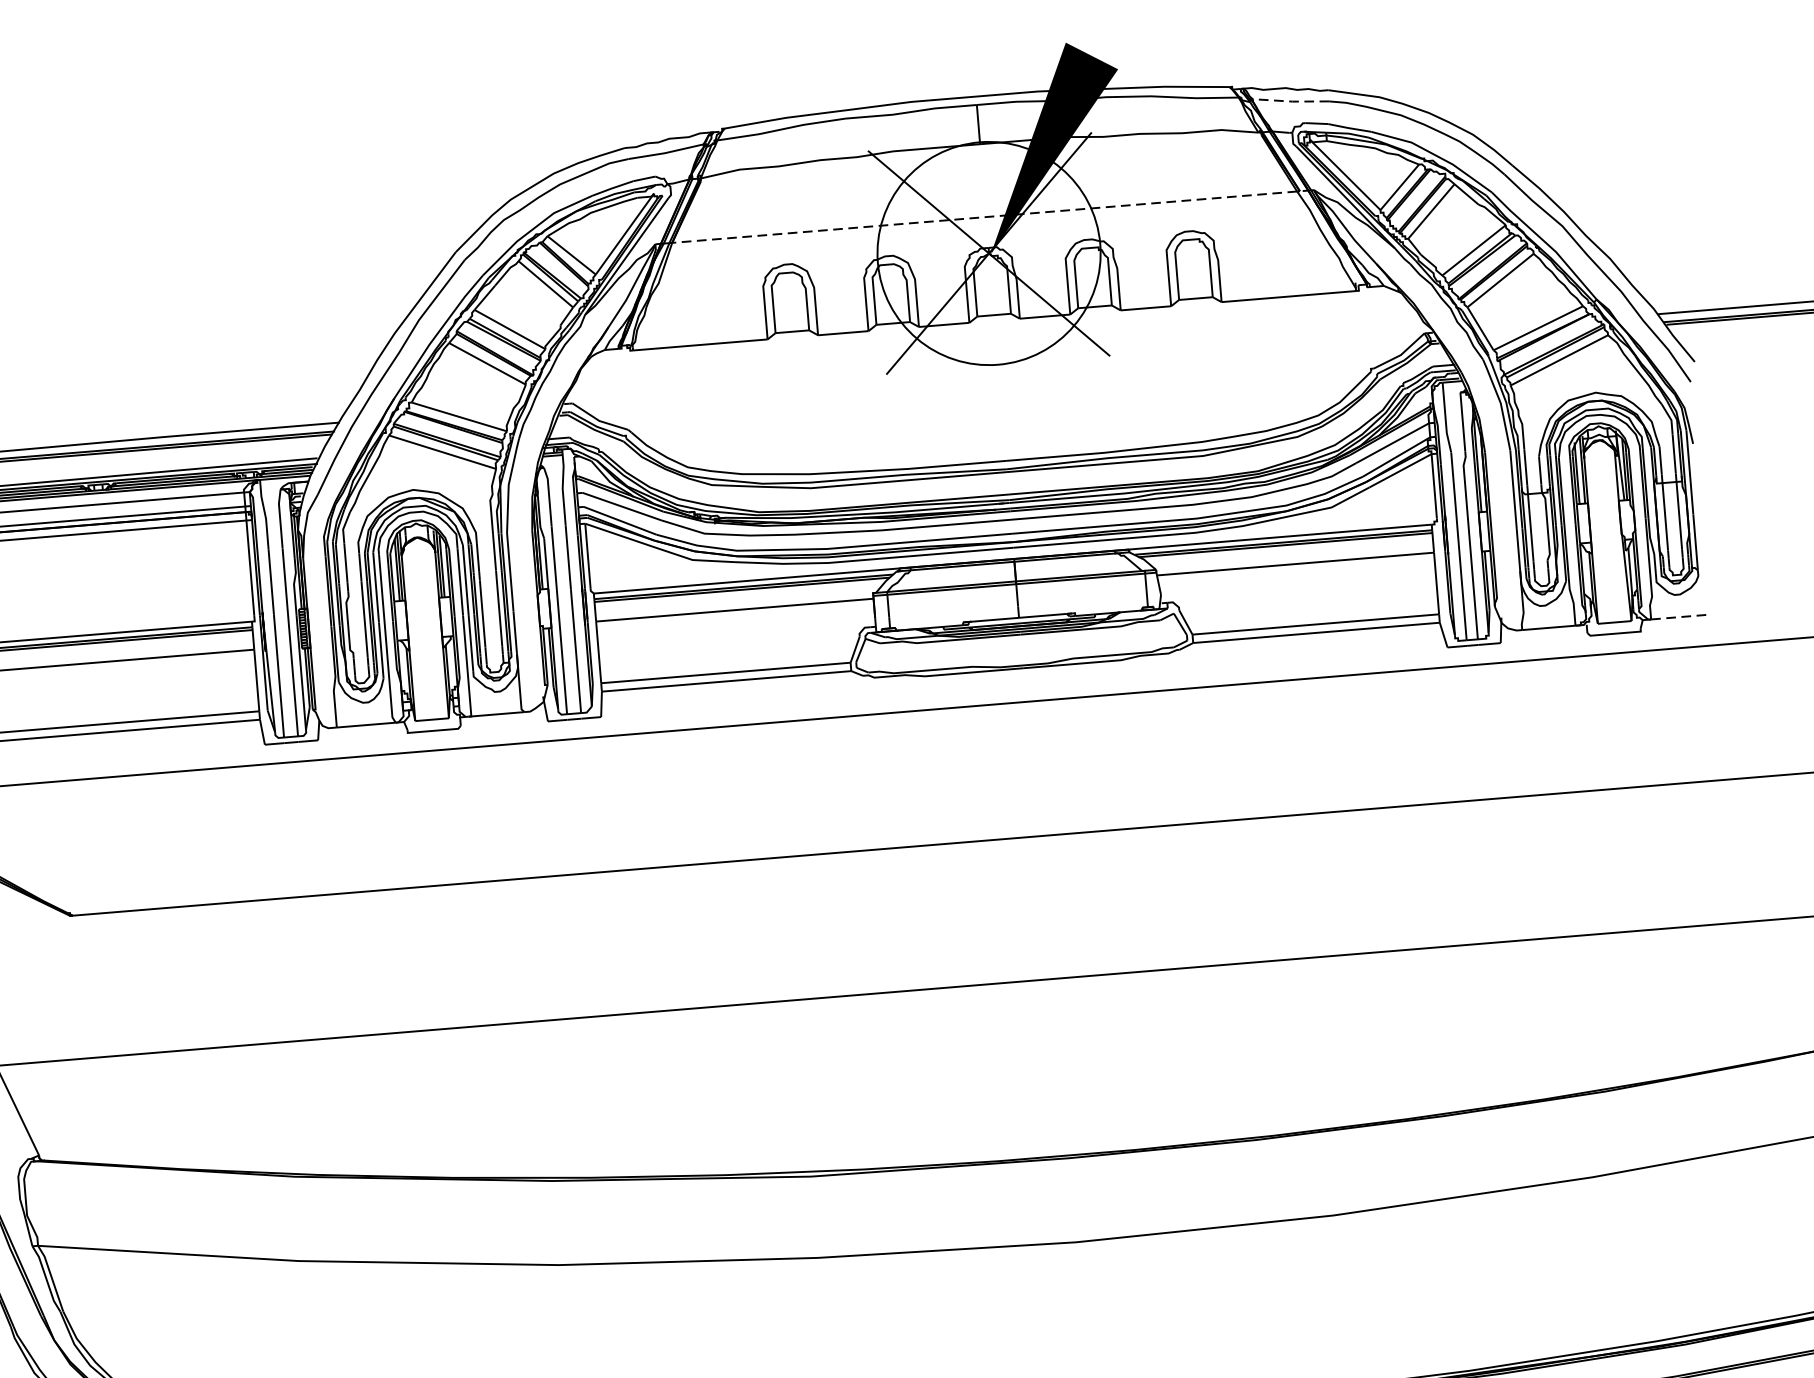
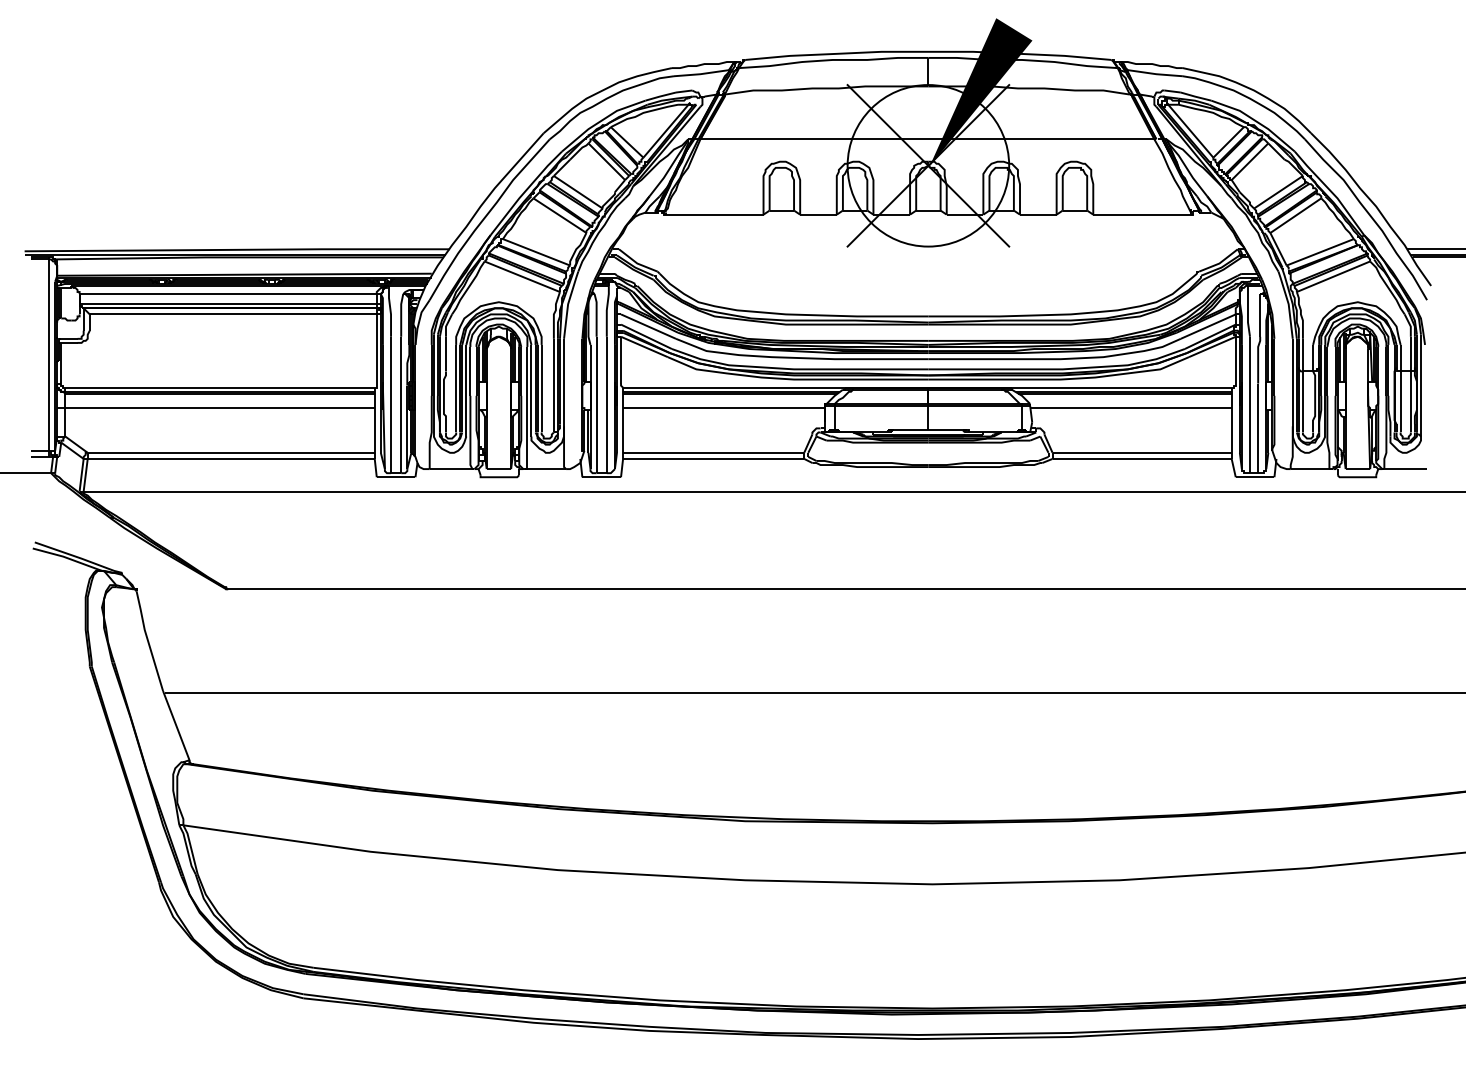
line: (1291, 102) -> (1155, 74), dashed -> solid
line: (984, 217) -> (927, 139), dashed -> solid
line: (1681, 617) -> (1406, 469), dashed -> solid

